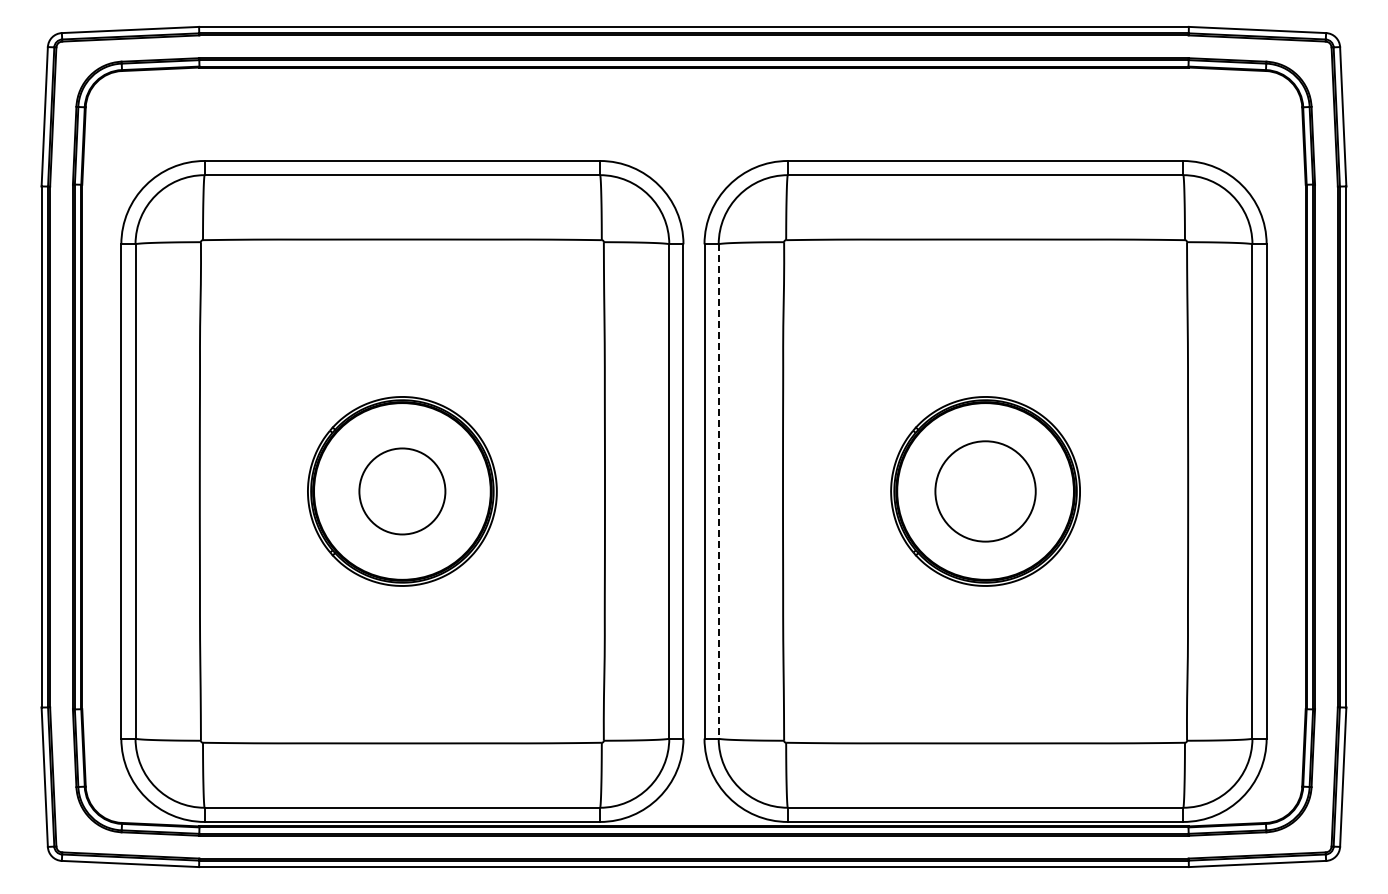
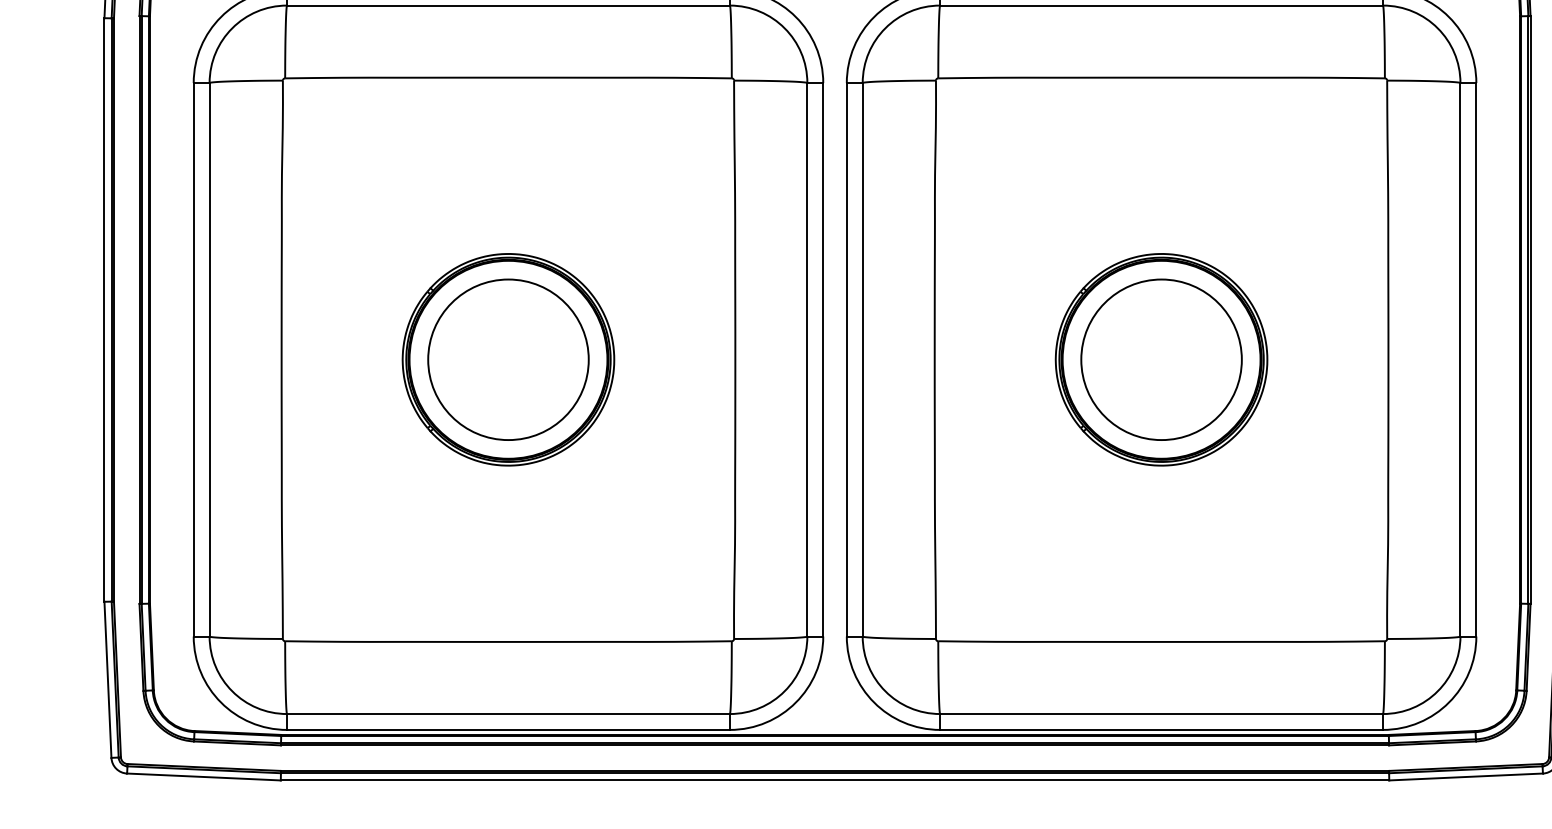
circle: (402, 491) -> (508, 359), size x1.67
line: (718, 491) -> (862, 359), dashed -> solid
circle: (985, 491) -> (1161, 359), size x1.43

